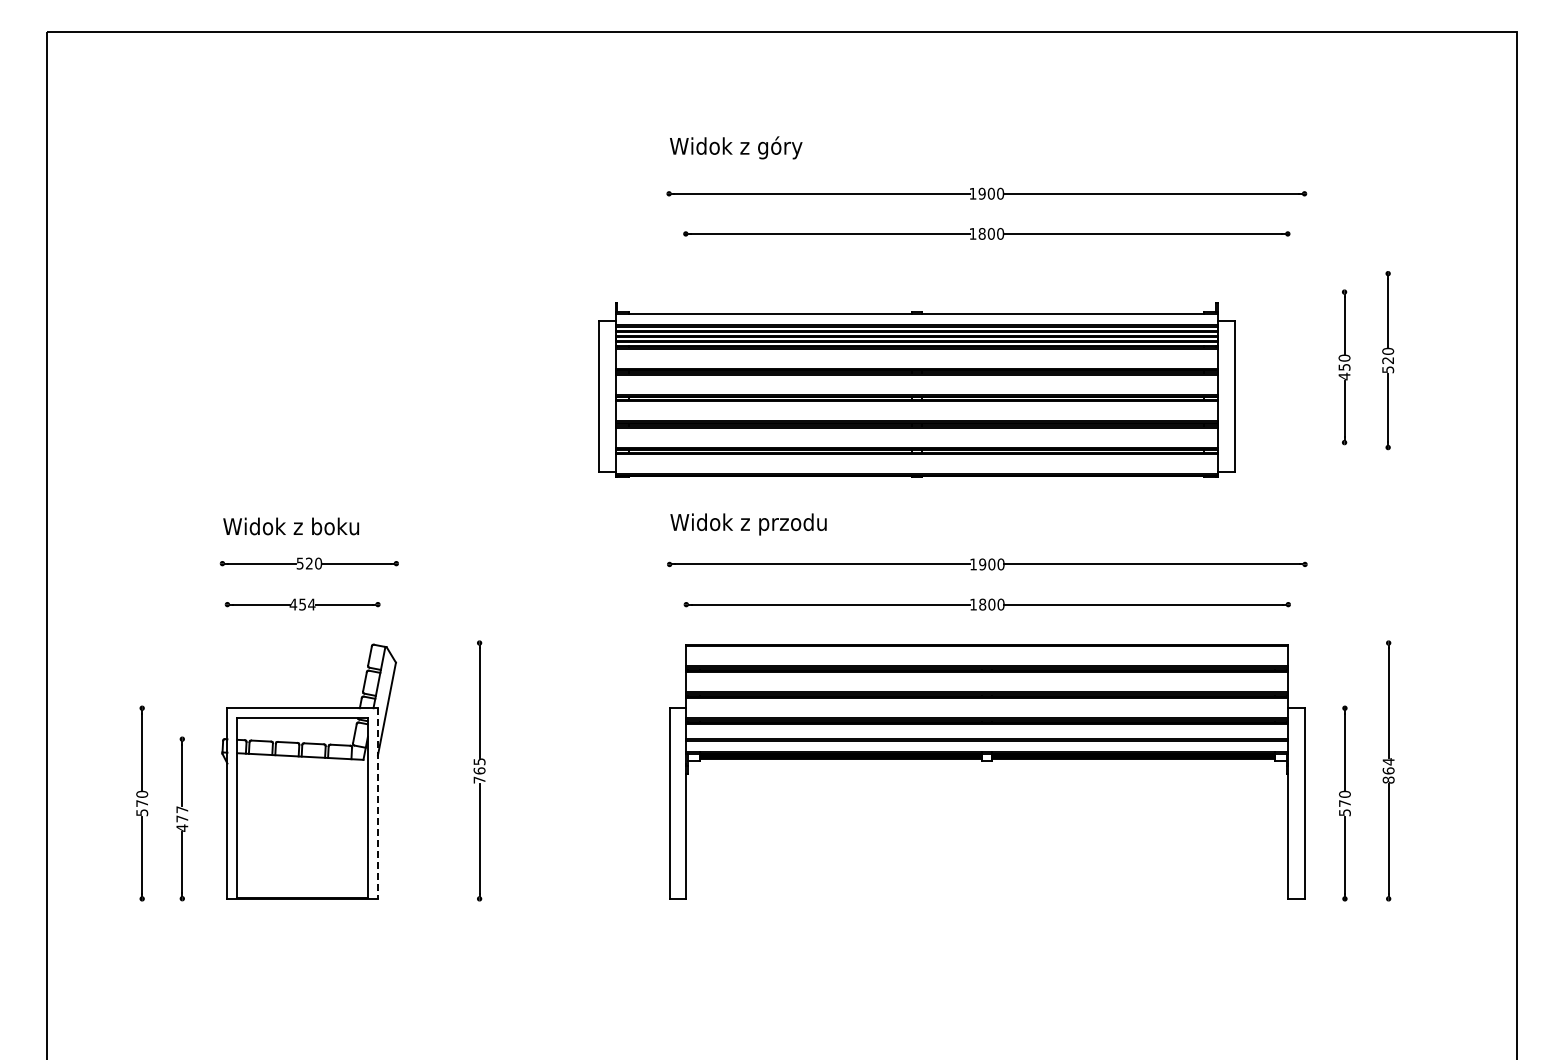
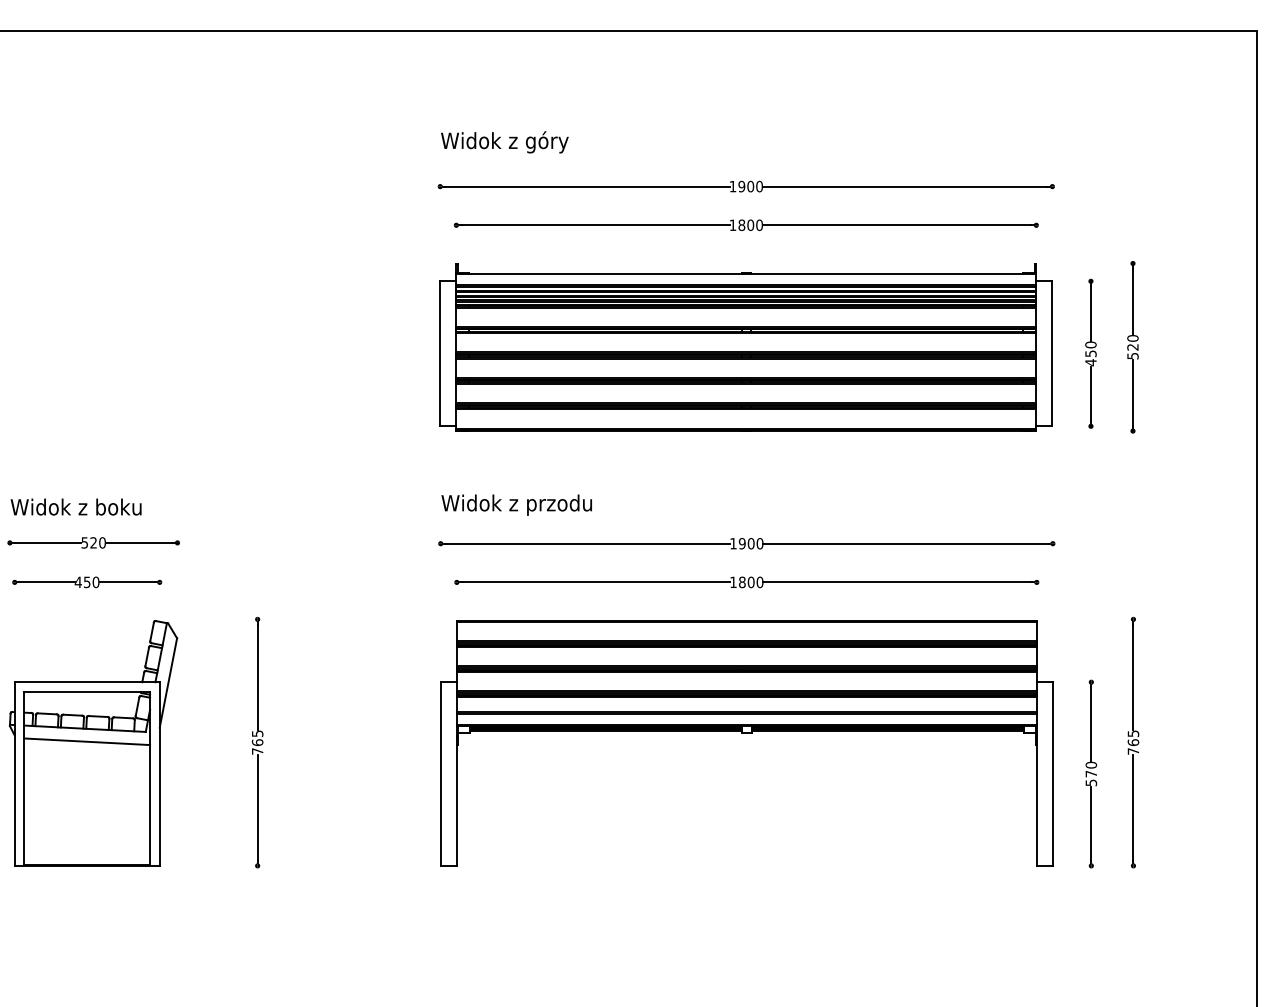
part: (916, 389) -> (746, 347), moved
text: (311, 604) -> (95, 582), 454 -> 450
line: (302, 769) -> (87, 741), added
text: (1388, 770) -> (1133, 742), 864 -> 765
line: (377, 804) -> (159, 774), dashed -> solid

